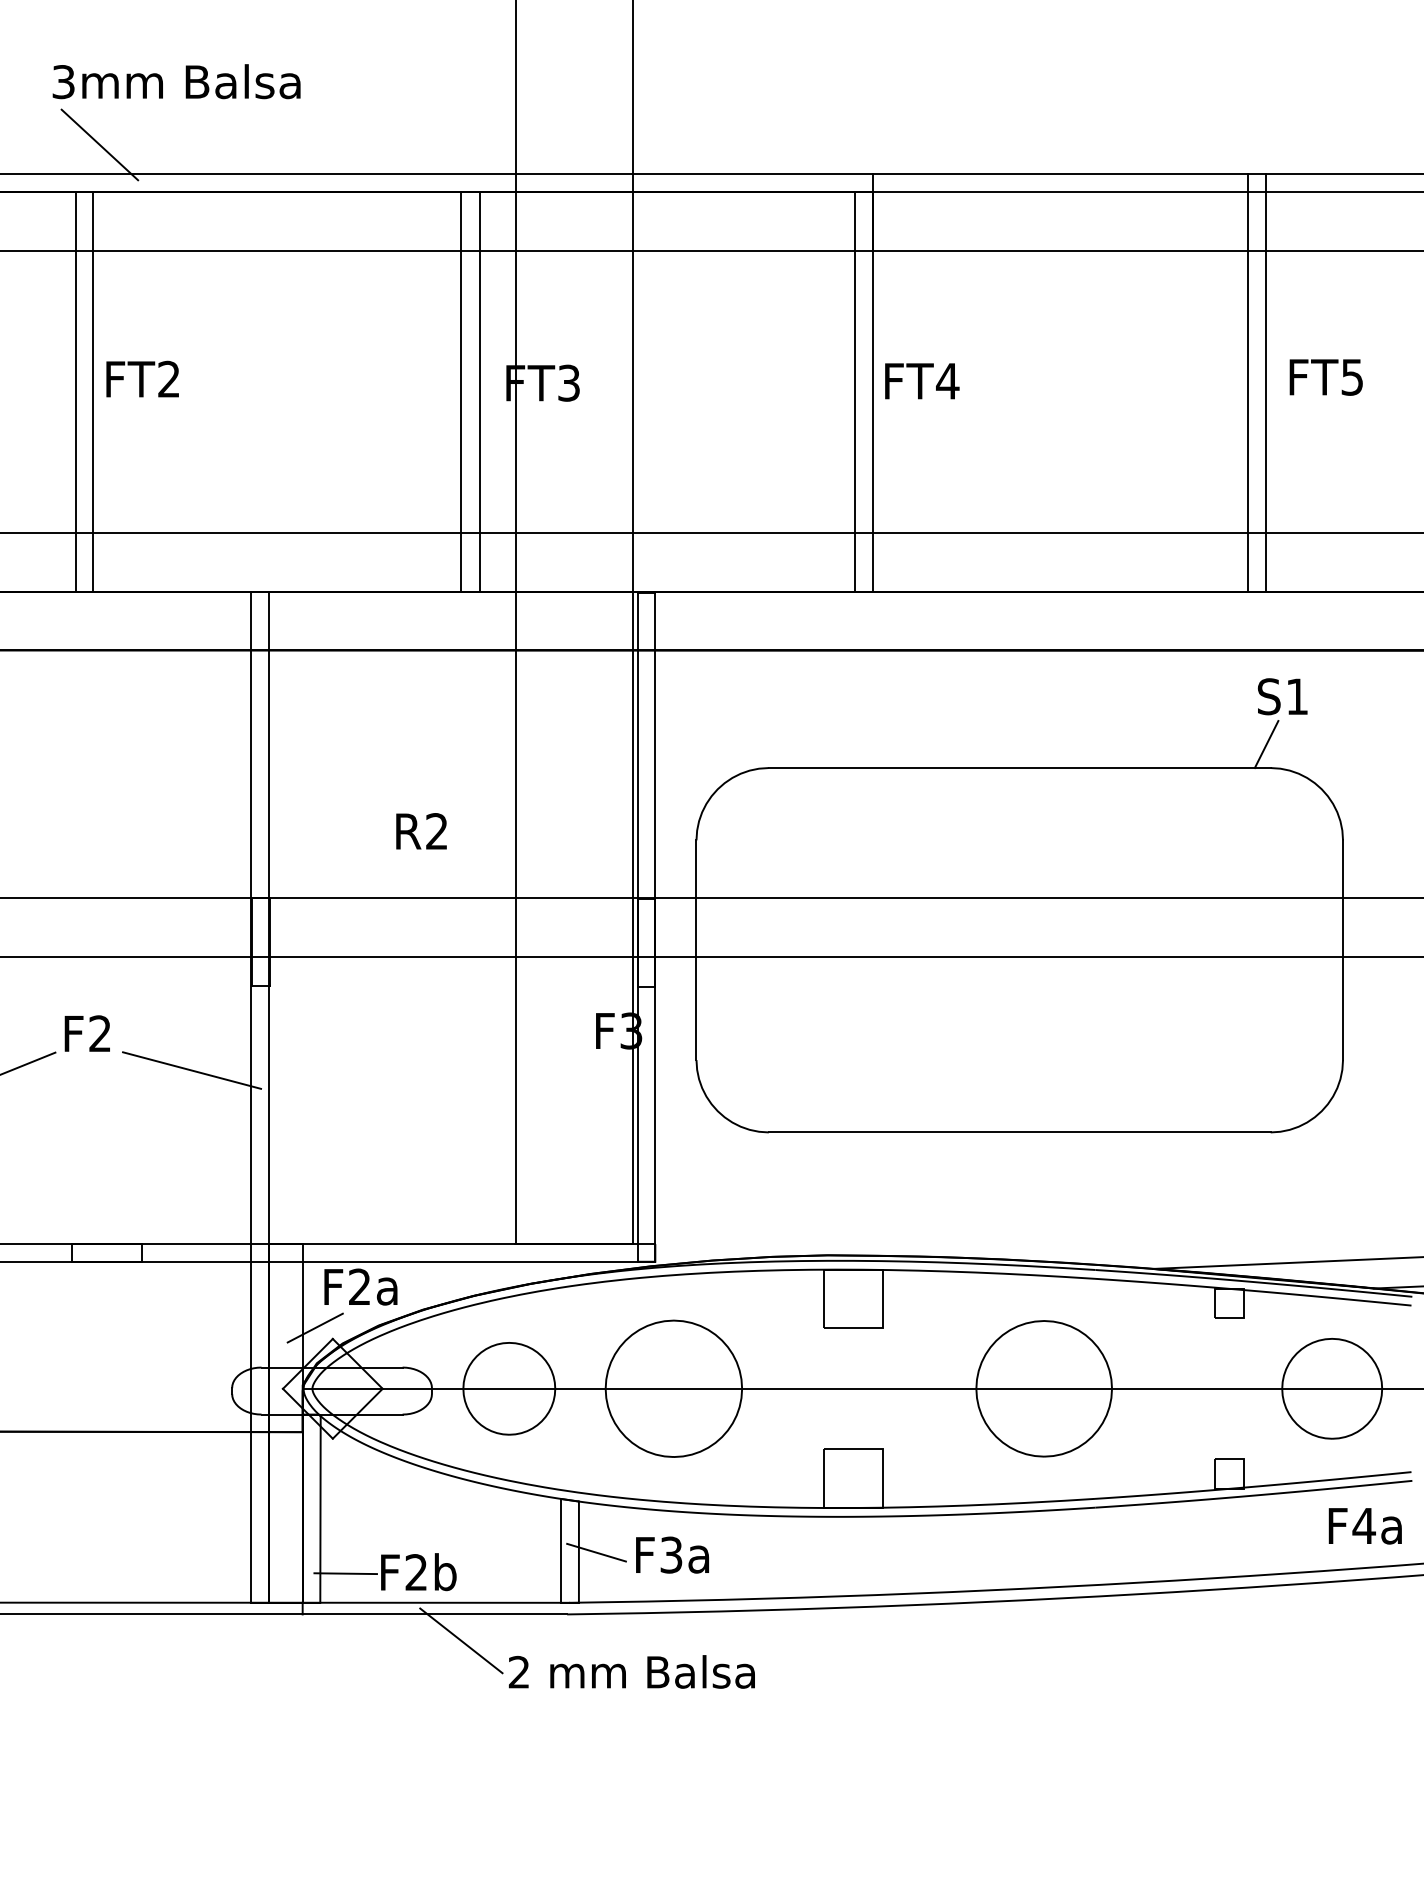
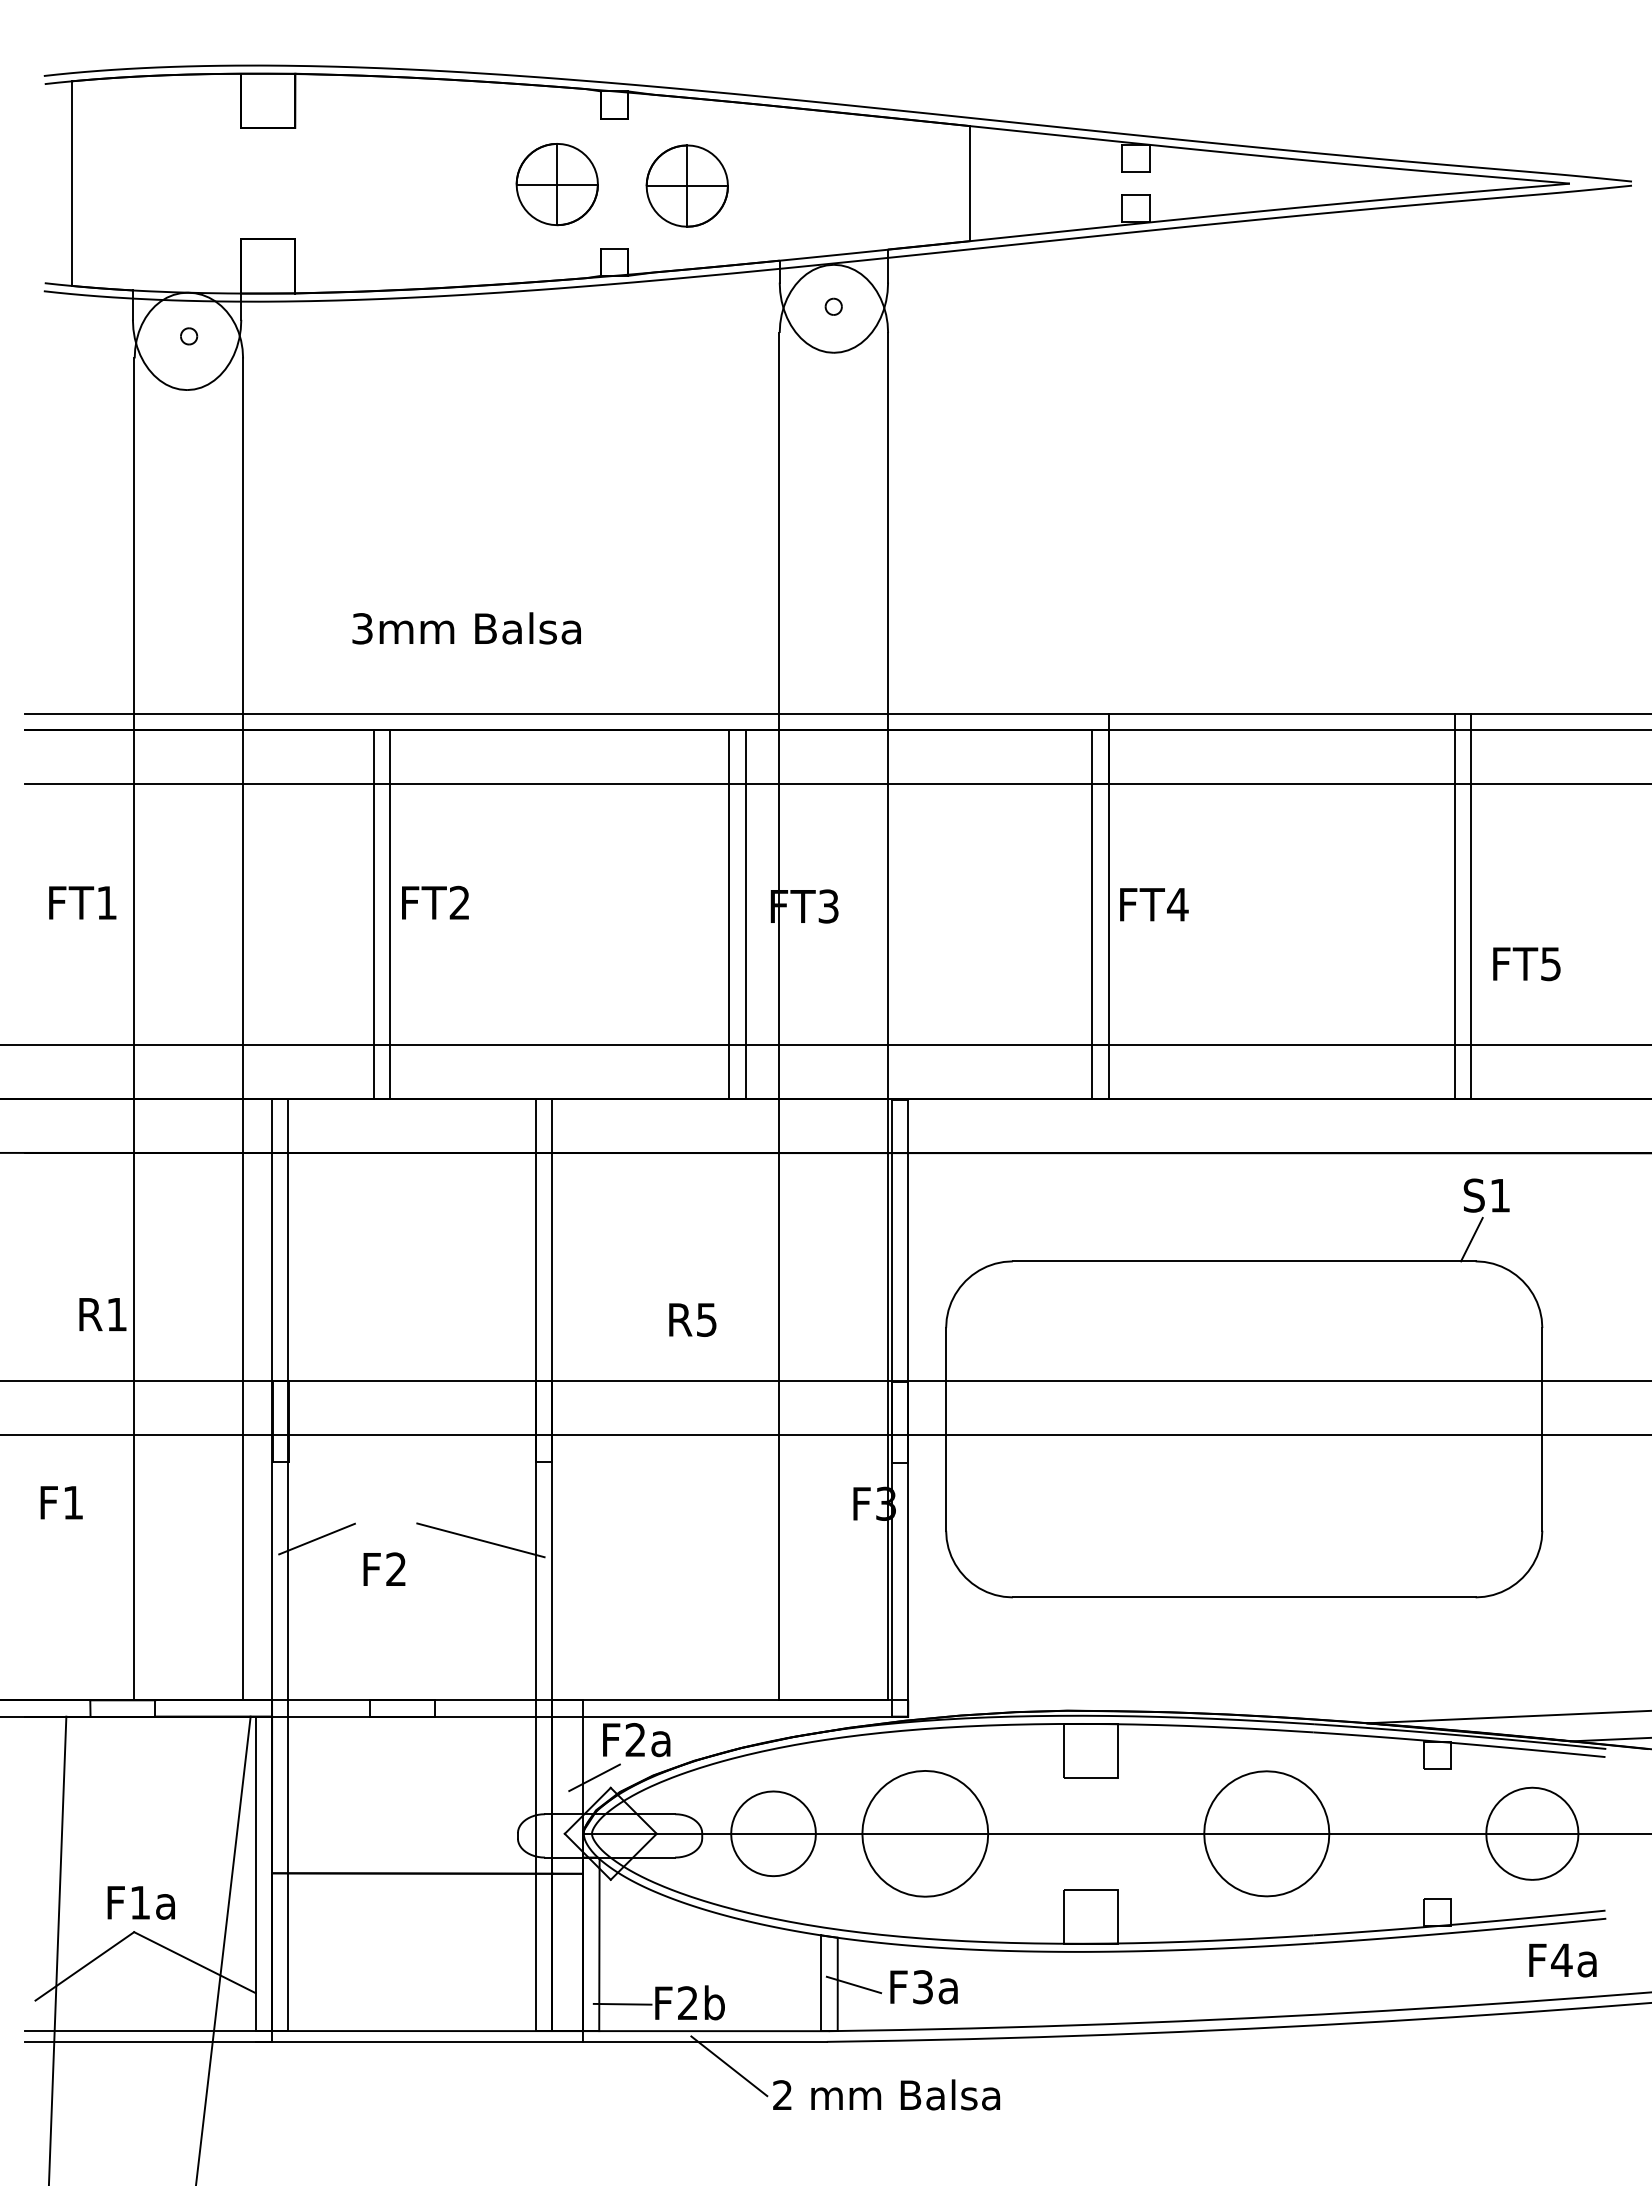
line: (99, 144) -> (395, 686), removed
text: (1325, 377) -> (1526, 964), moved
text: (436, 831) -> (706, 1319), R2 -> R5
text: (87, 1032) -> (384, 1568), moved

